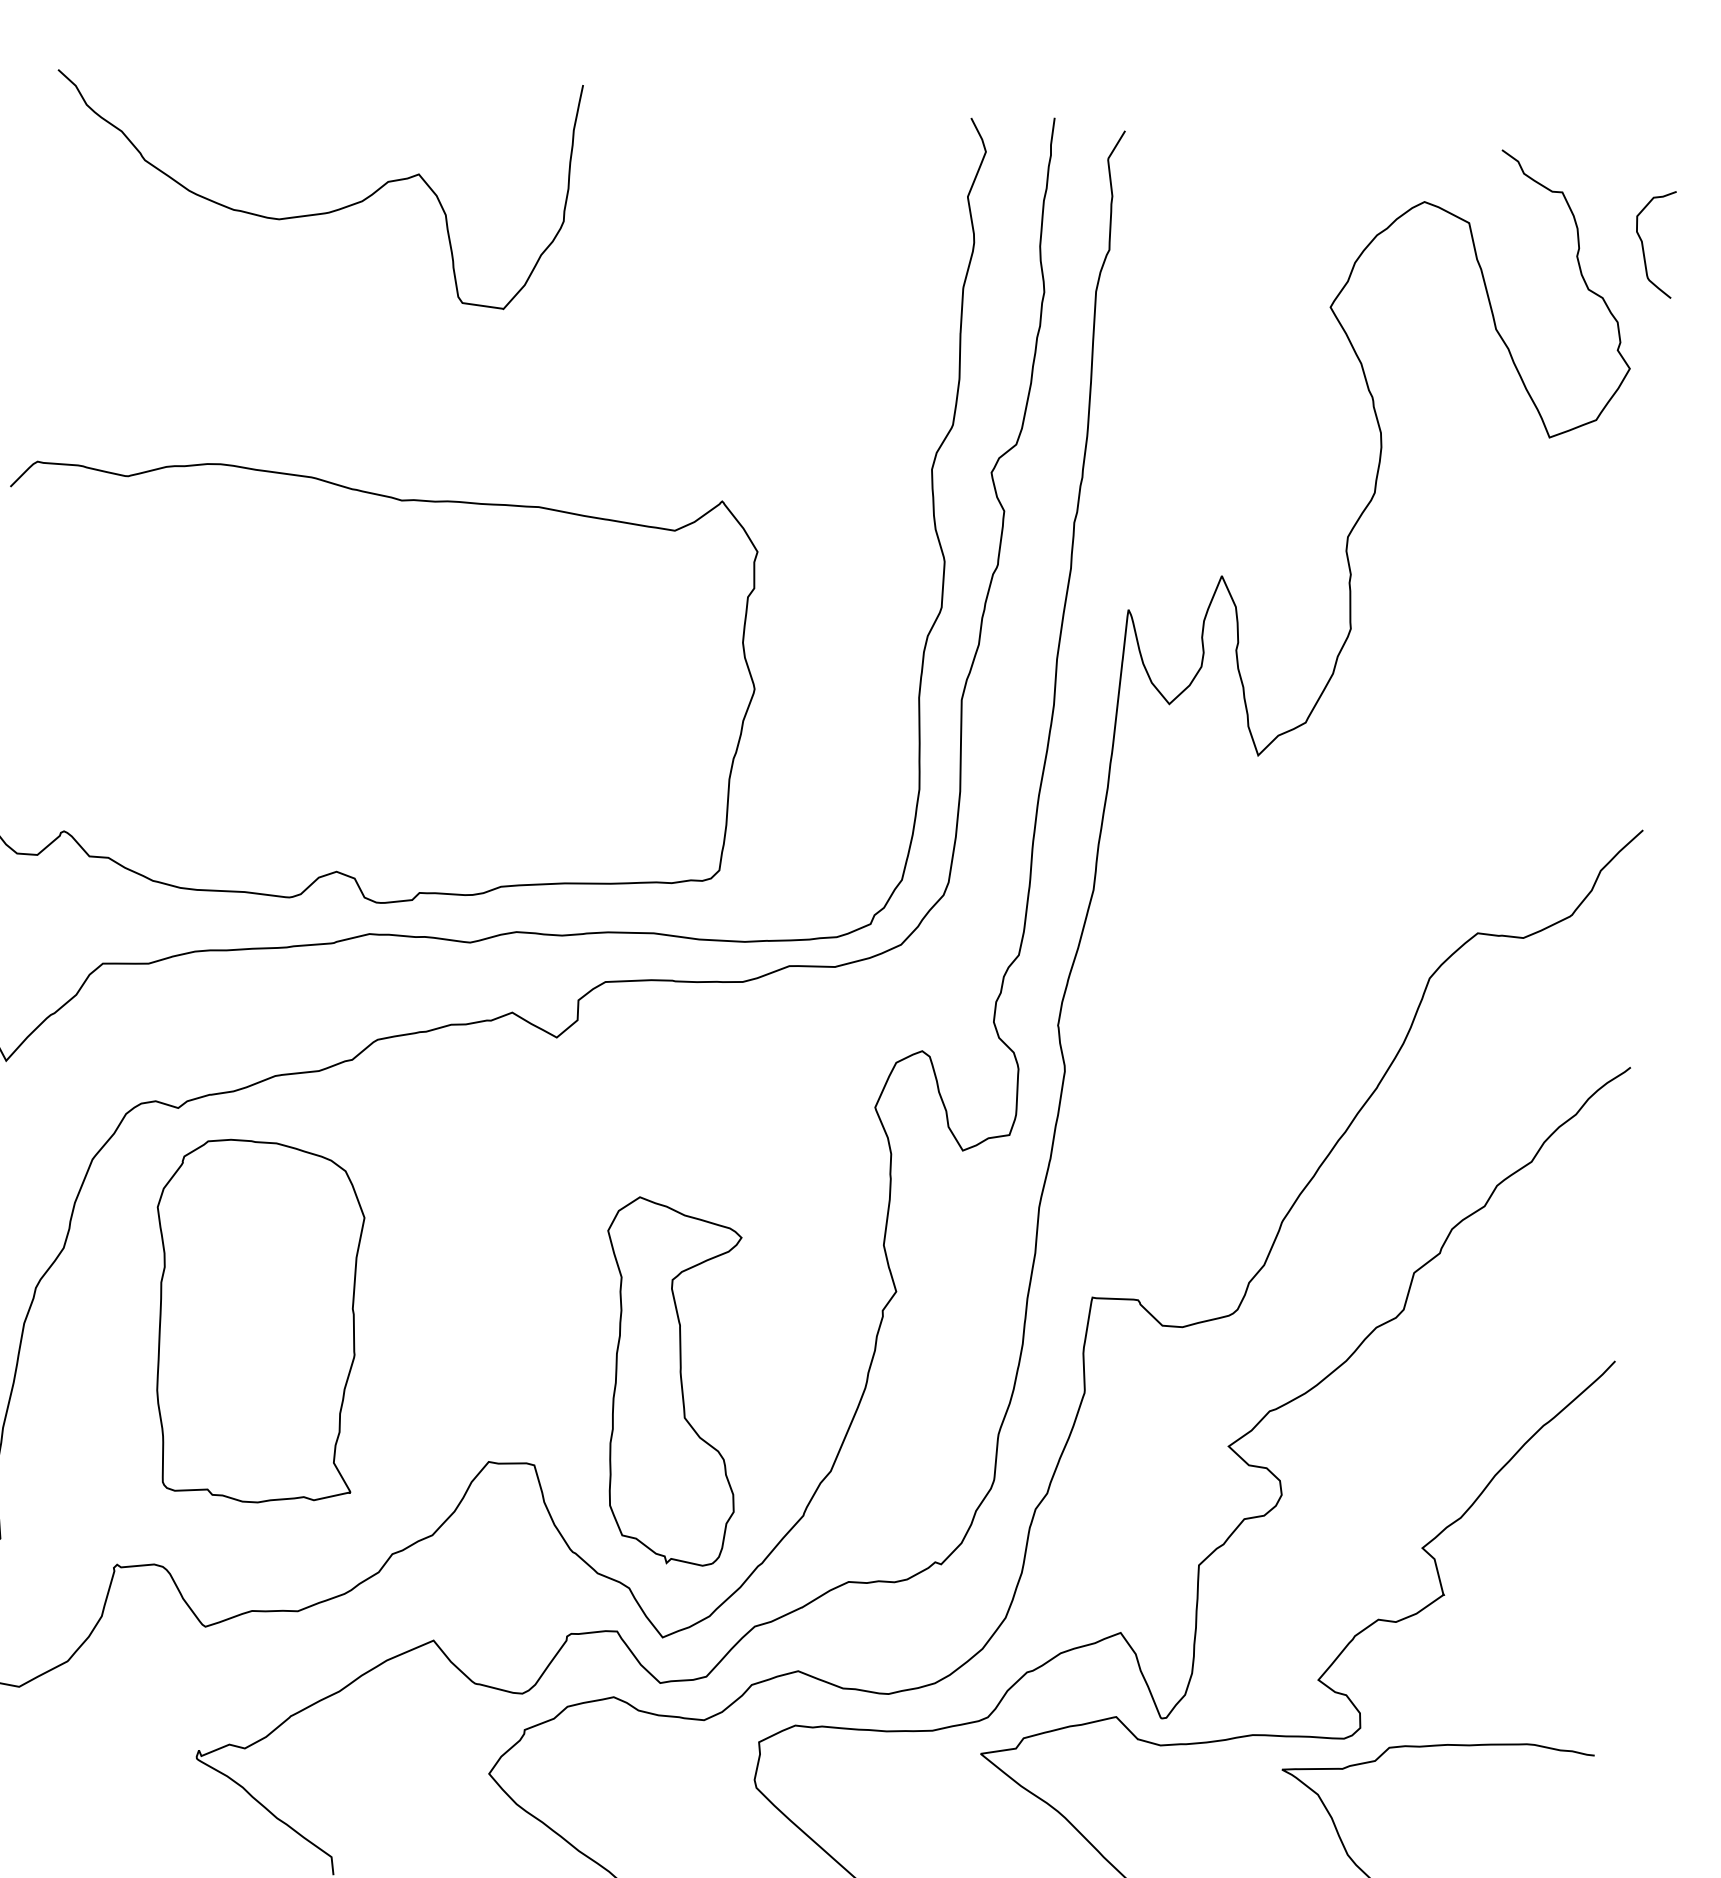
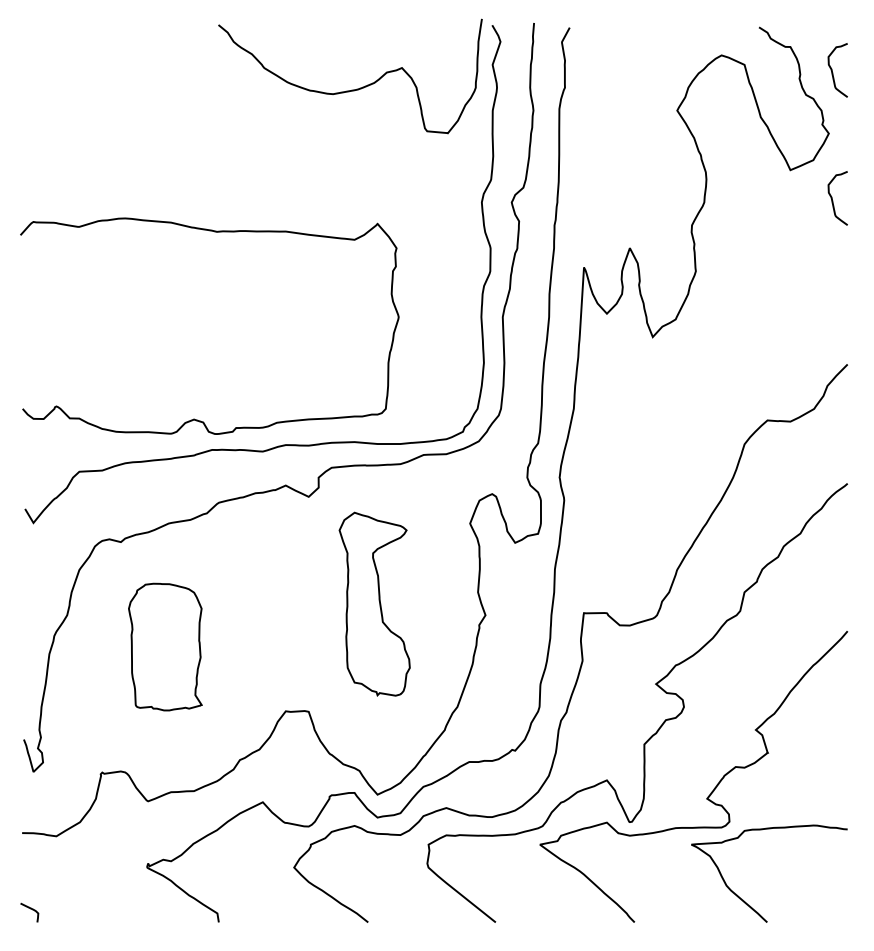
curve: (316, 211) -> (351, 89), moved
curve: (1632, 502) -> (833, 200), added
part: (256, 1320) -> (165, 646), size x0.7
part: (670, 1380) -> (374, 603), moved

